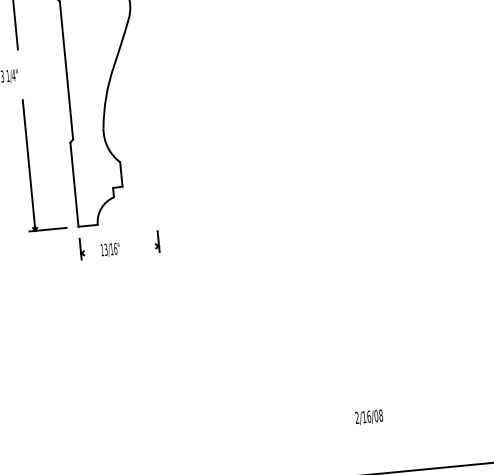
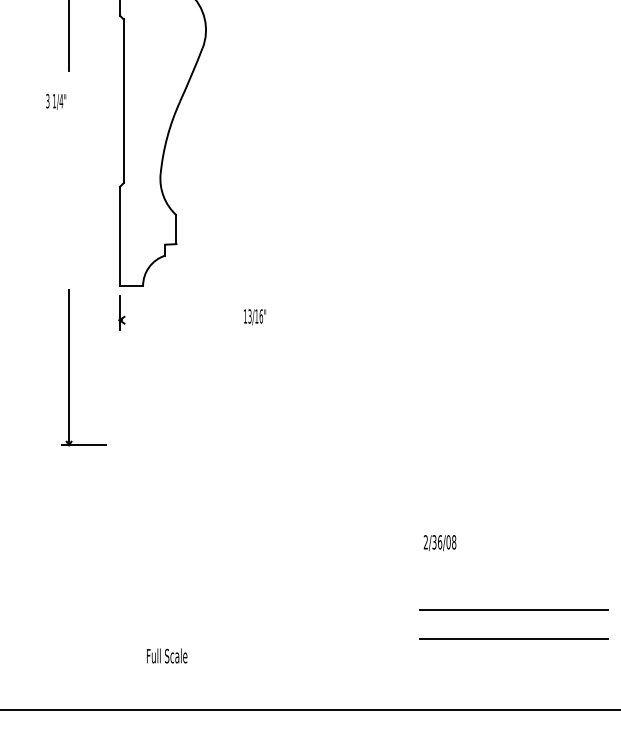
part: (29, 165) -> (69, 367), moved
part: (156, 241) -> (210, 312), removed
part: (81, 248) -> (121, 312), size x1.4
text: (109, 250) -> (254, 317), moved
text: (364, 417) -> (434, 542), 2/16/08 -> 2/36/08

